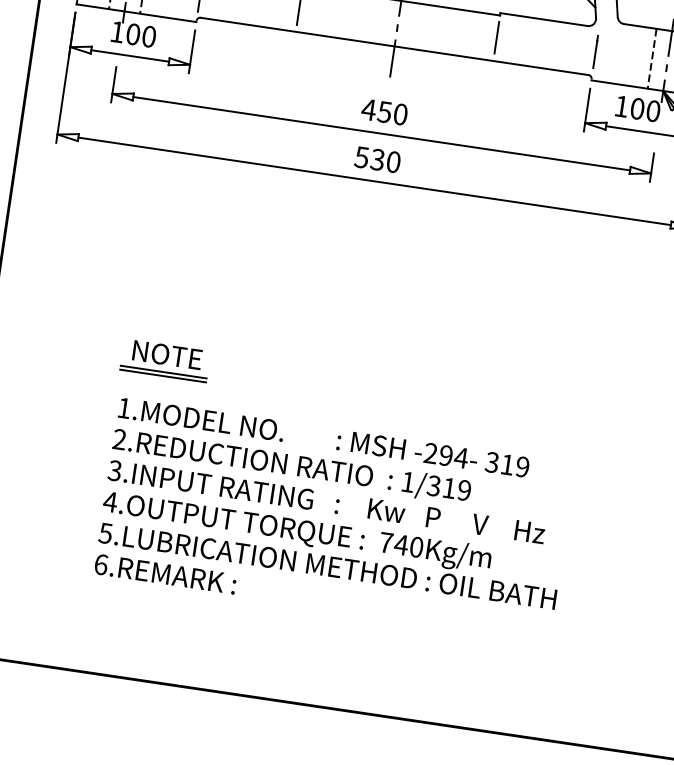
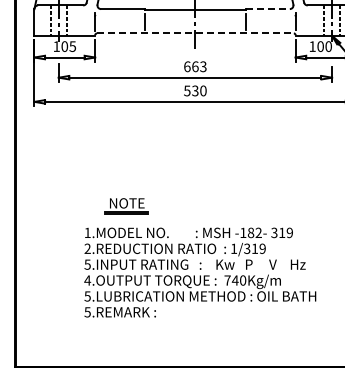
line: (545, 20) -> (268, 9), solid -> dashed
text: (148, 36) -> (72, 46), 100 -> 105
line: (394, 46) -> (195, 33), solid -> dashed
text: (383, 111) -> (194, 66), 450 -> 663
part: (165, 361) -> (126, 206), moved
text: (447, 455) -> (251, 232), -294- -> -182-
text: (114, 470) -> (87, 264), 3.INPUT -> 5.INPUT
text: (100, 565) -> (87, 312), 6.REMARK -> 5.REMARK

